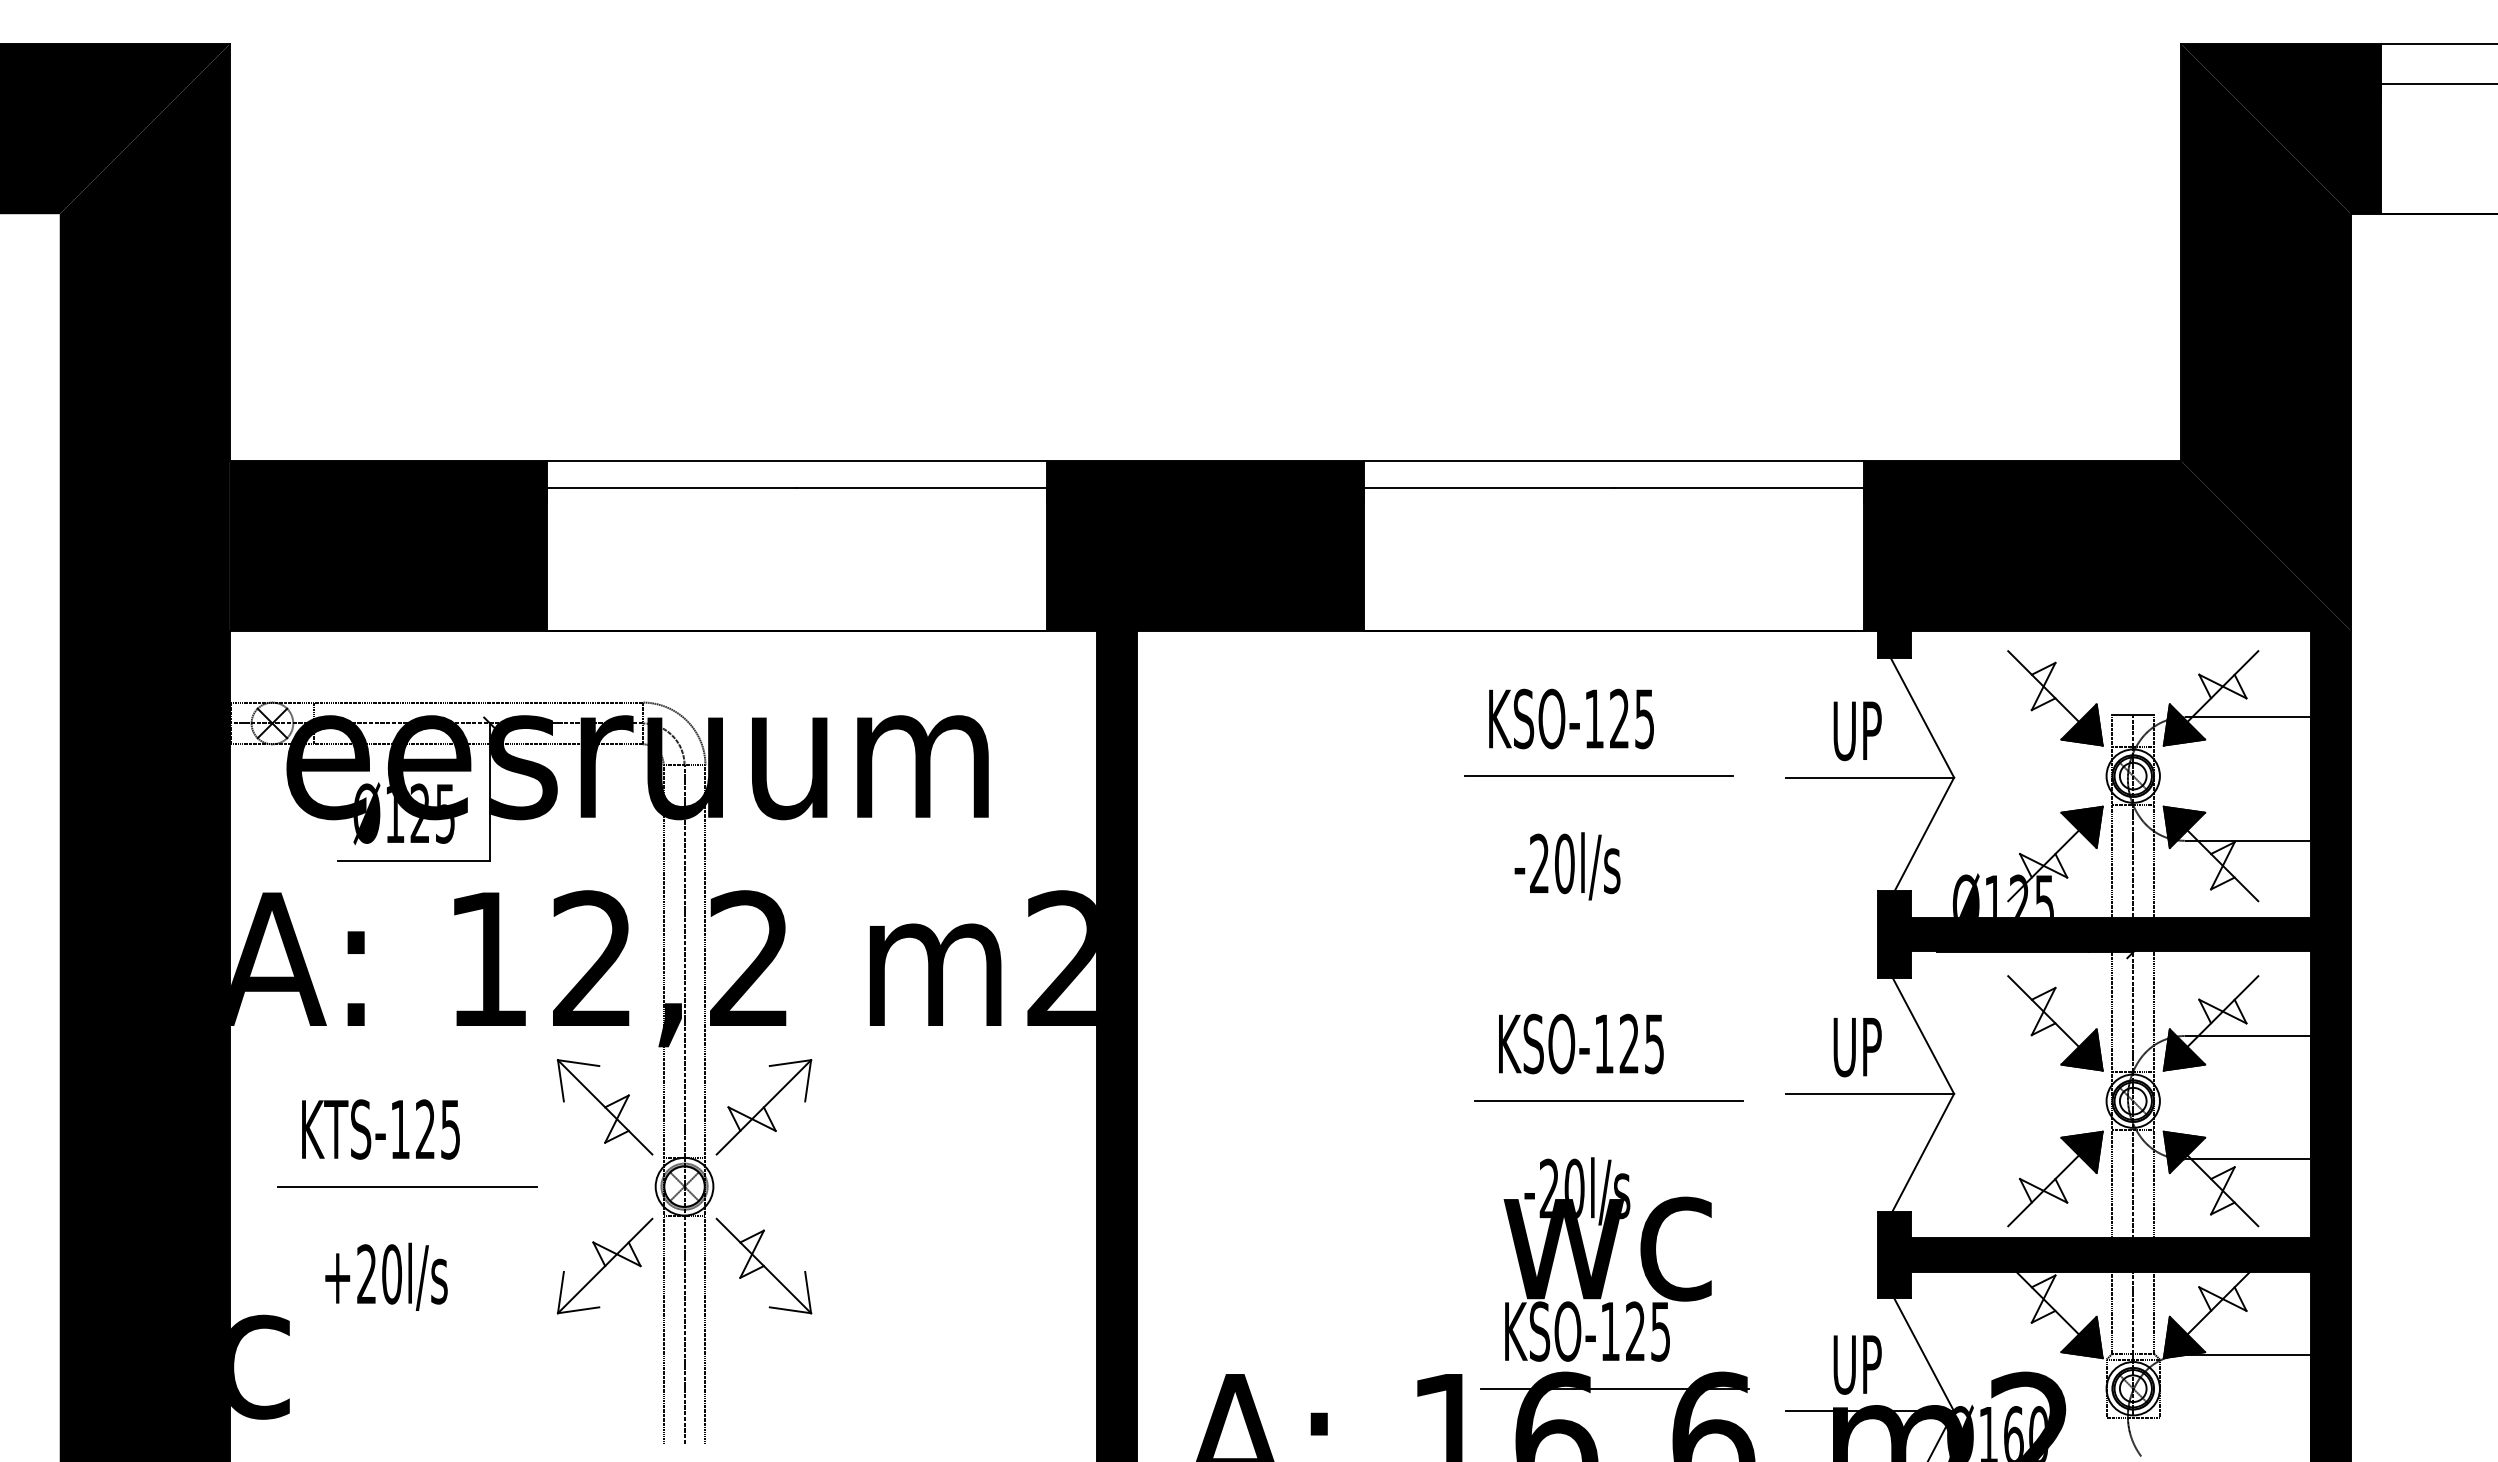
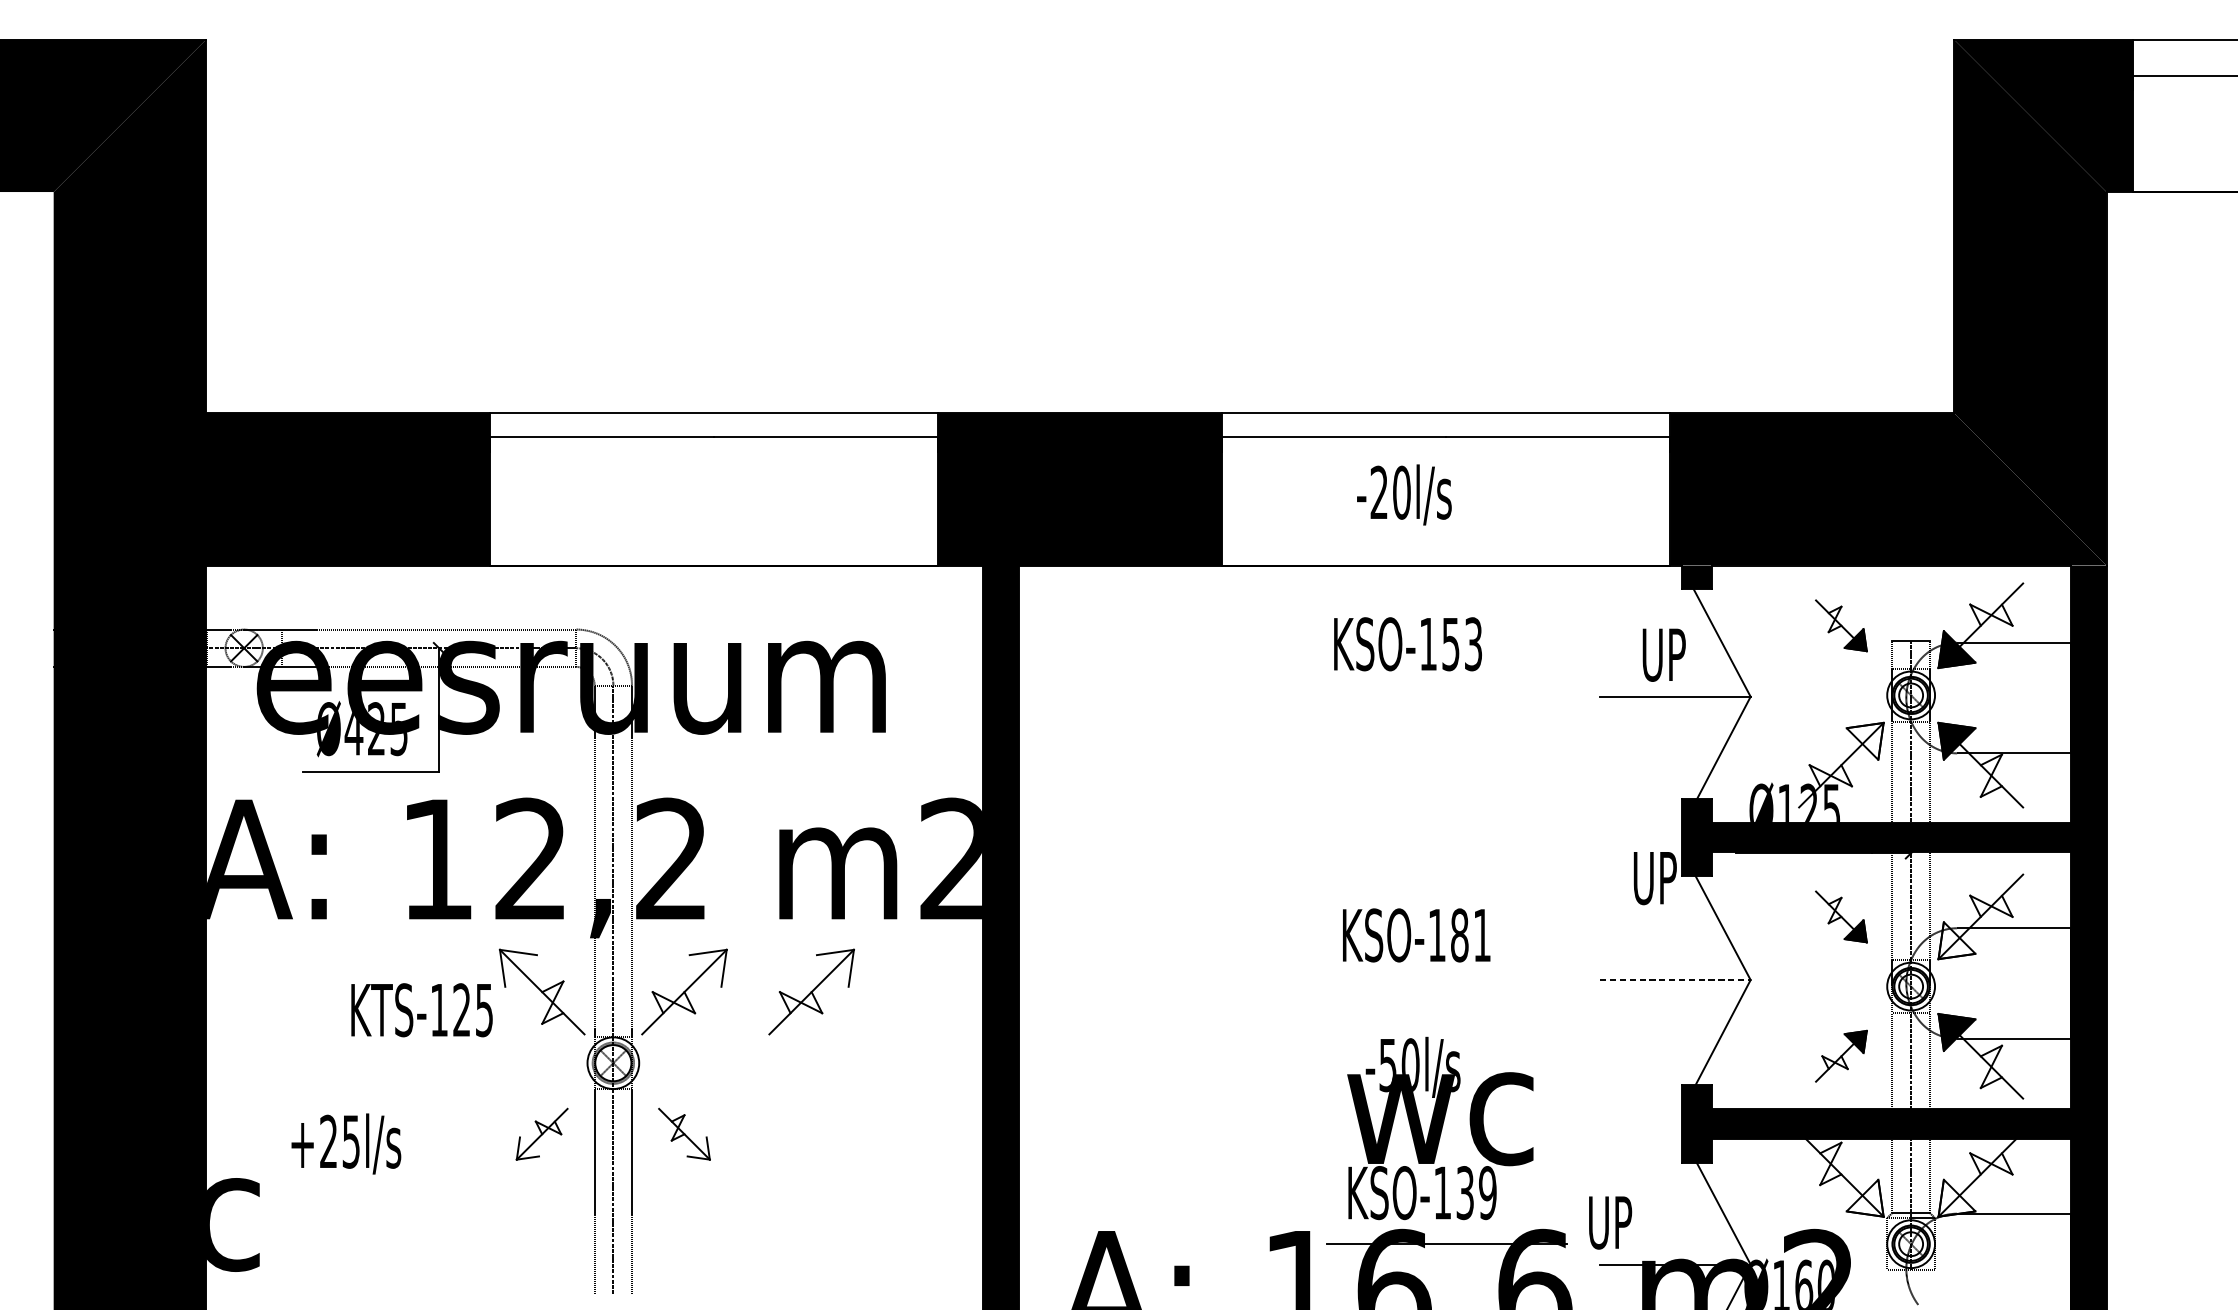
part: (2055, 698) -> (1841, 625), size x0.6
text: (1632, 718) -> (1462, 643), KSO-125 -> KSO-153
line: (1598, 776) -> (1432, 695), removed
text: (394, 814) -> (353, 729), Ø125 -> Ø425
fill: (2081, 827) -> (1864, 741), removed
text: (1567, 866) -> (1404, 495), moved
part: (2055, 1023) -> (1841, 917), size x0.6
text: (1641, 1043) -> (1470, 934), KSO-125 -> KSO-181
text: (1857, 1047) -> (1655, 878), moved
fill: (2184, 1049) -> (1957, 940), removed
line: (1870, 1093) -> (1675, 979), solid -> dashed
line: (1608, 1101) -> (1441, 986), removed
part: (905, 1107) -> (811, 992), added
text: (380, 1129) -> (421, 1010), moved
part: (2055, 1178) -> (1841, 1055), size x0.6
line: (407, 1186) -> (365, 1063), removed
text: (1548, 1188) -> (1387, 1064), -20l/s -> -50l/s
part: (604, 1265) -> (541, 1133), size x0.6
part: (763, 1265) -> (684, 1133), size x0.6
text: (392, 1274) -> (351, 1141), +20l/s -> +25l/s
text: (1648, 1331) -> (1476, 1192), KSO-125 -> KSO-139
fill: (2081, 1337) -> (1864, 1198), removed
fill: (2184, 1337) -> (1957, 1198), removed
text: (1857, 1364) -> (1610, 1222), moved

